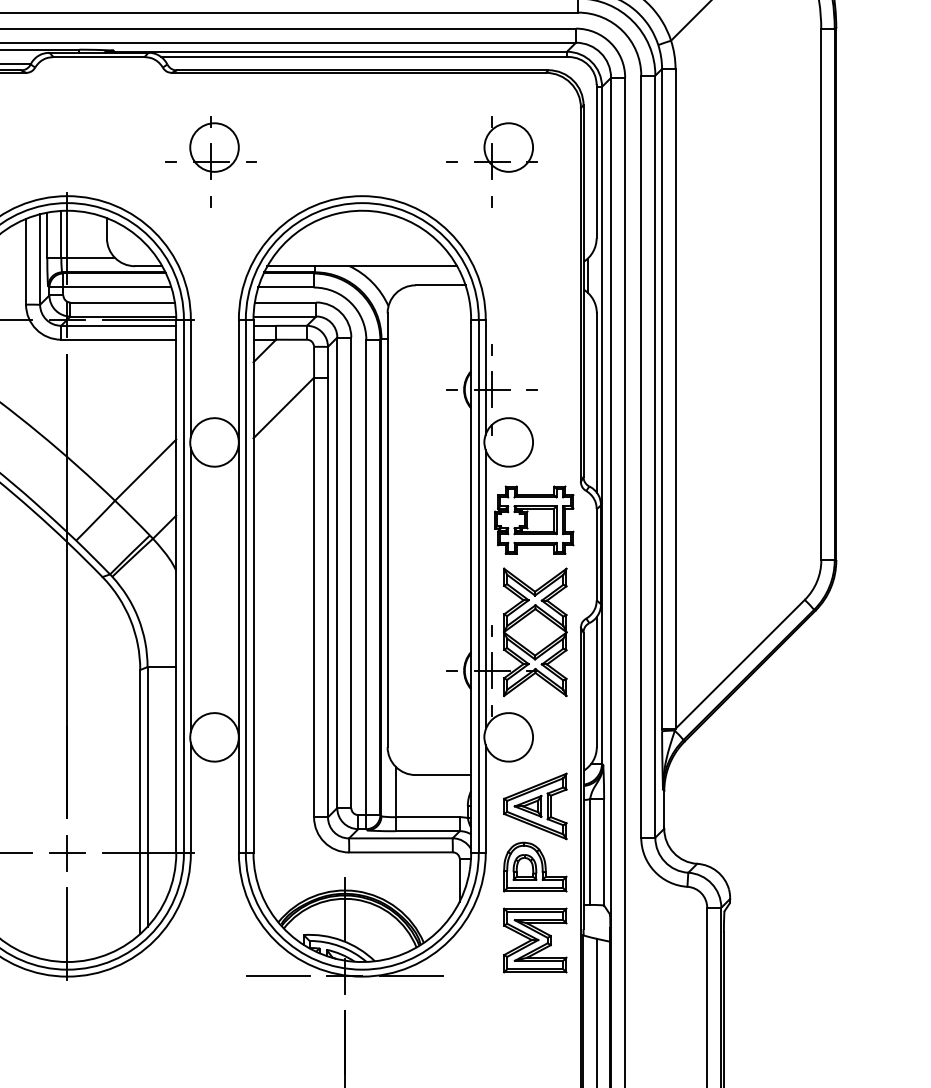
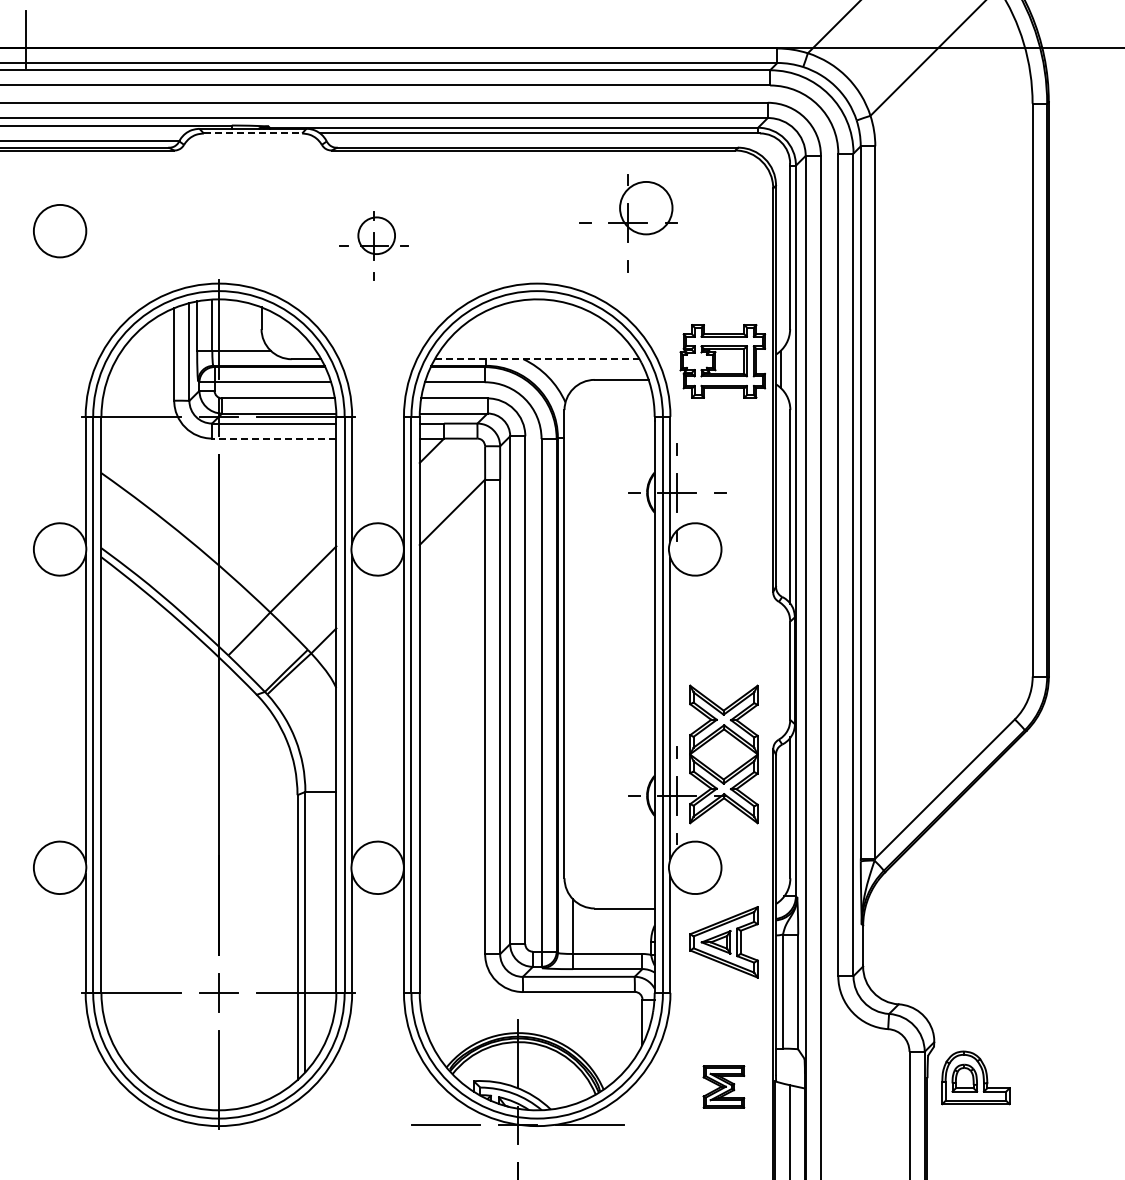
line: (99, 57) -> (253, 133), solid -> dashed
part: (211, 161) -> (374, 246), size x0.7
part: (492, 161) -> (628, 223), moved
line: (361, 266) -> (536, 359), solid -> dashed
line: (118, 339) -> (273, 438), solid -> dashed
part: (533, 520) -> (722, 361), moved
part: (534, 866) -> (975, 1077), moved
part: (534, 939) -> (723, 1086), size x0.6

